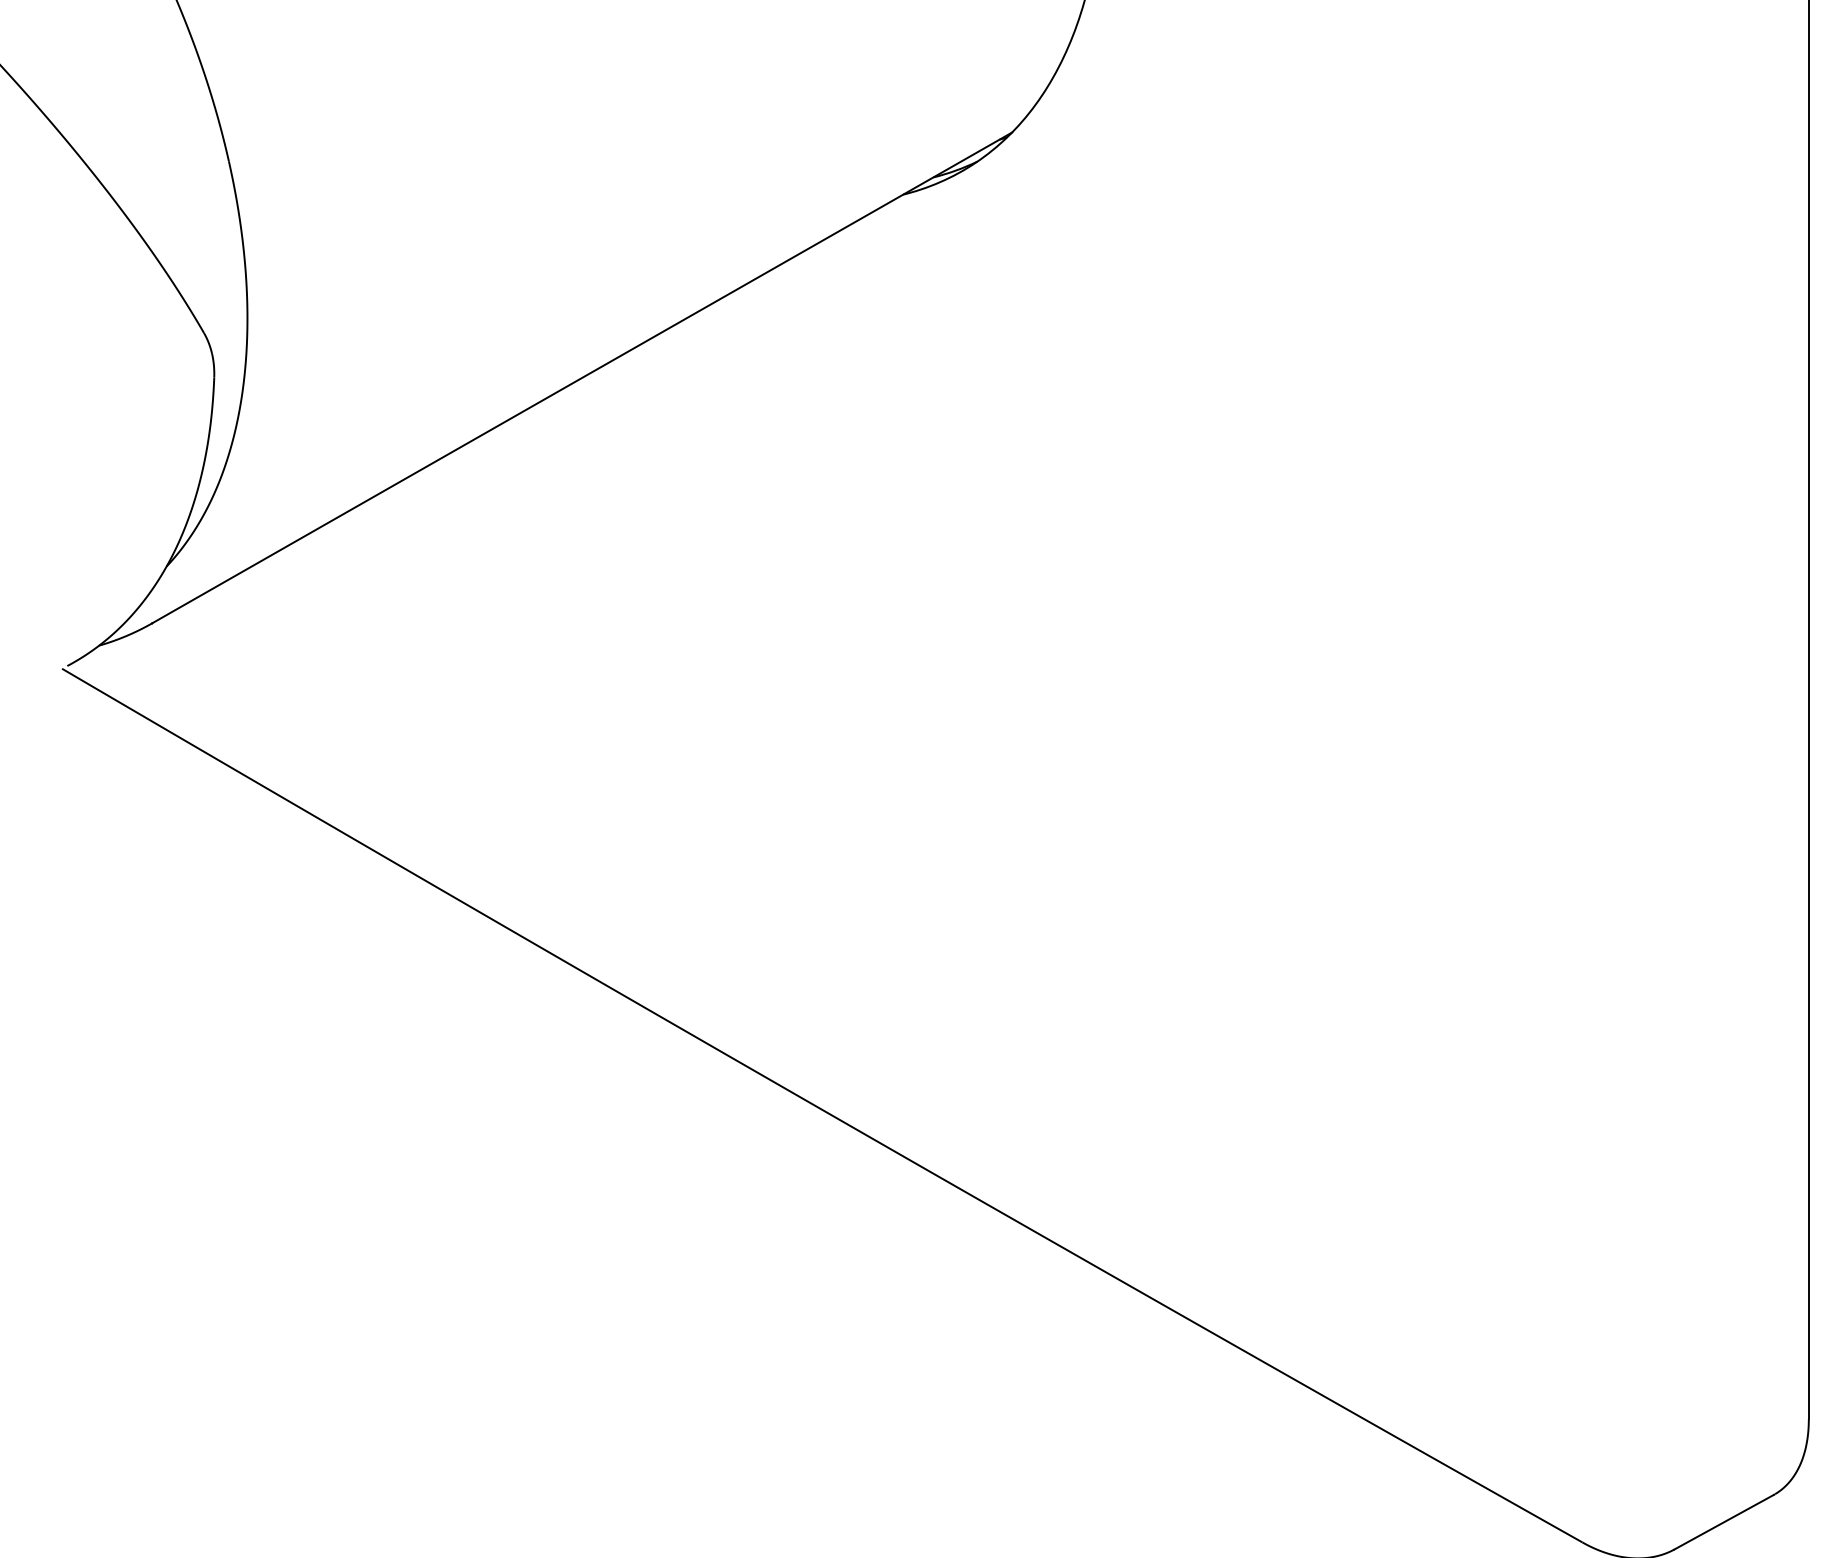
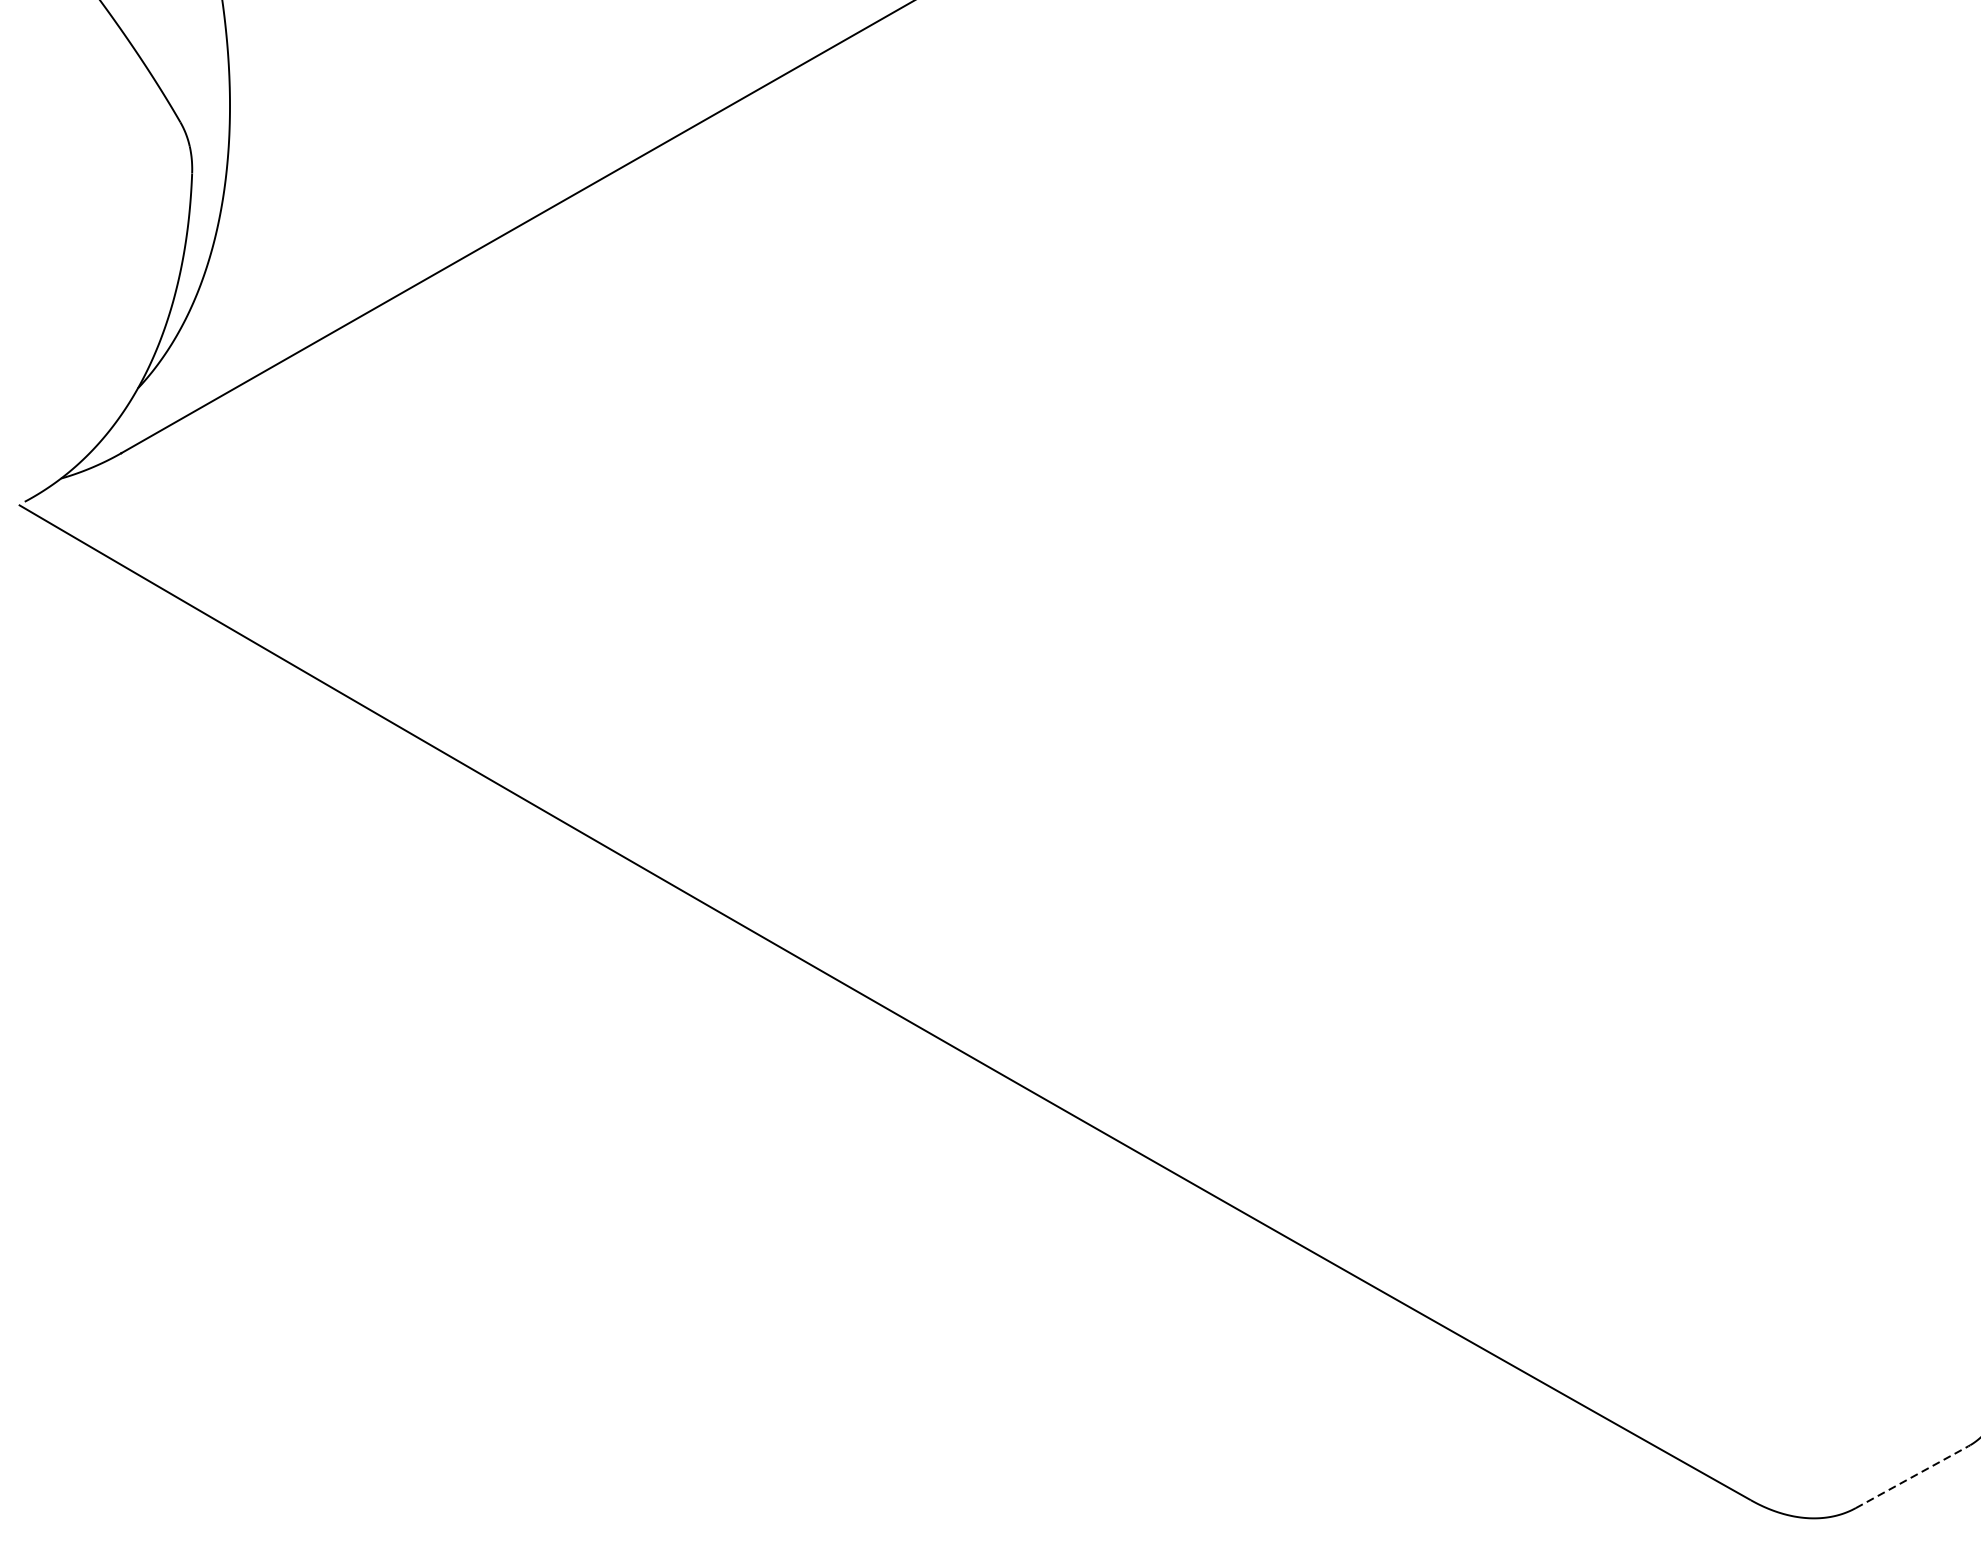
line: (1724, 1522) -> (1912, 1477), solid -> dashed

